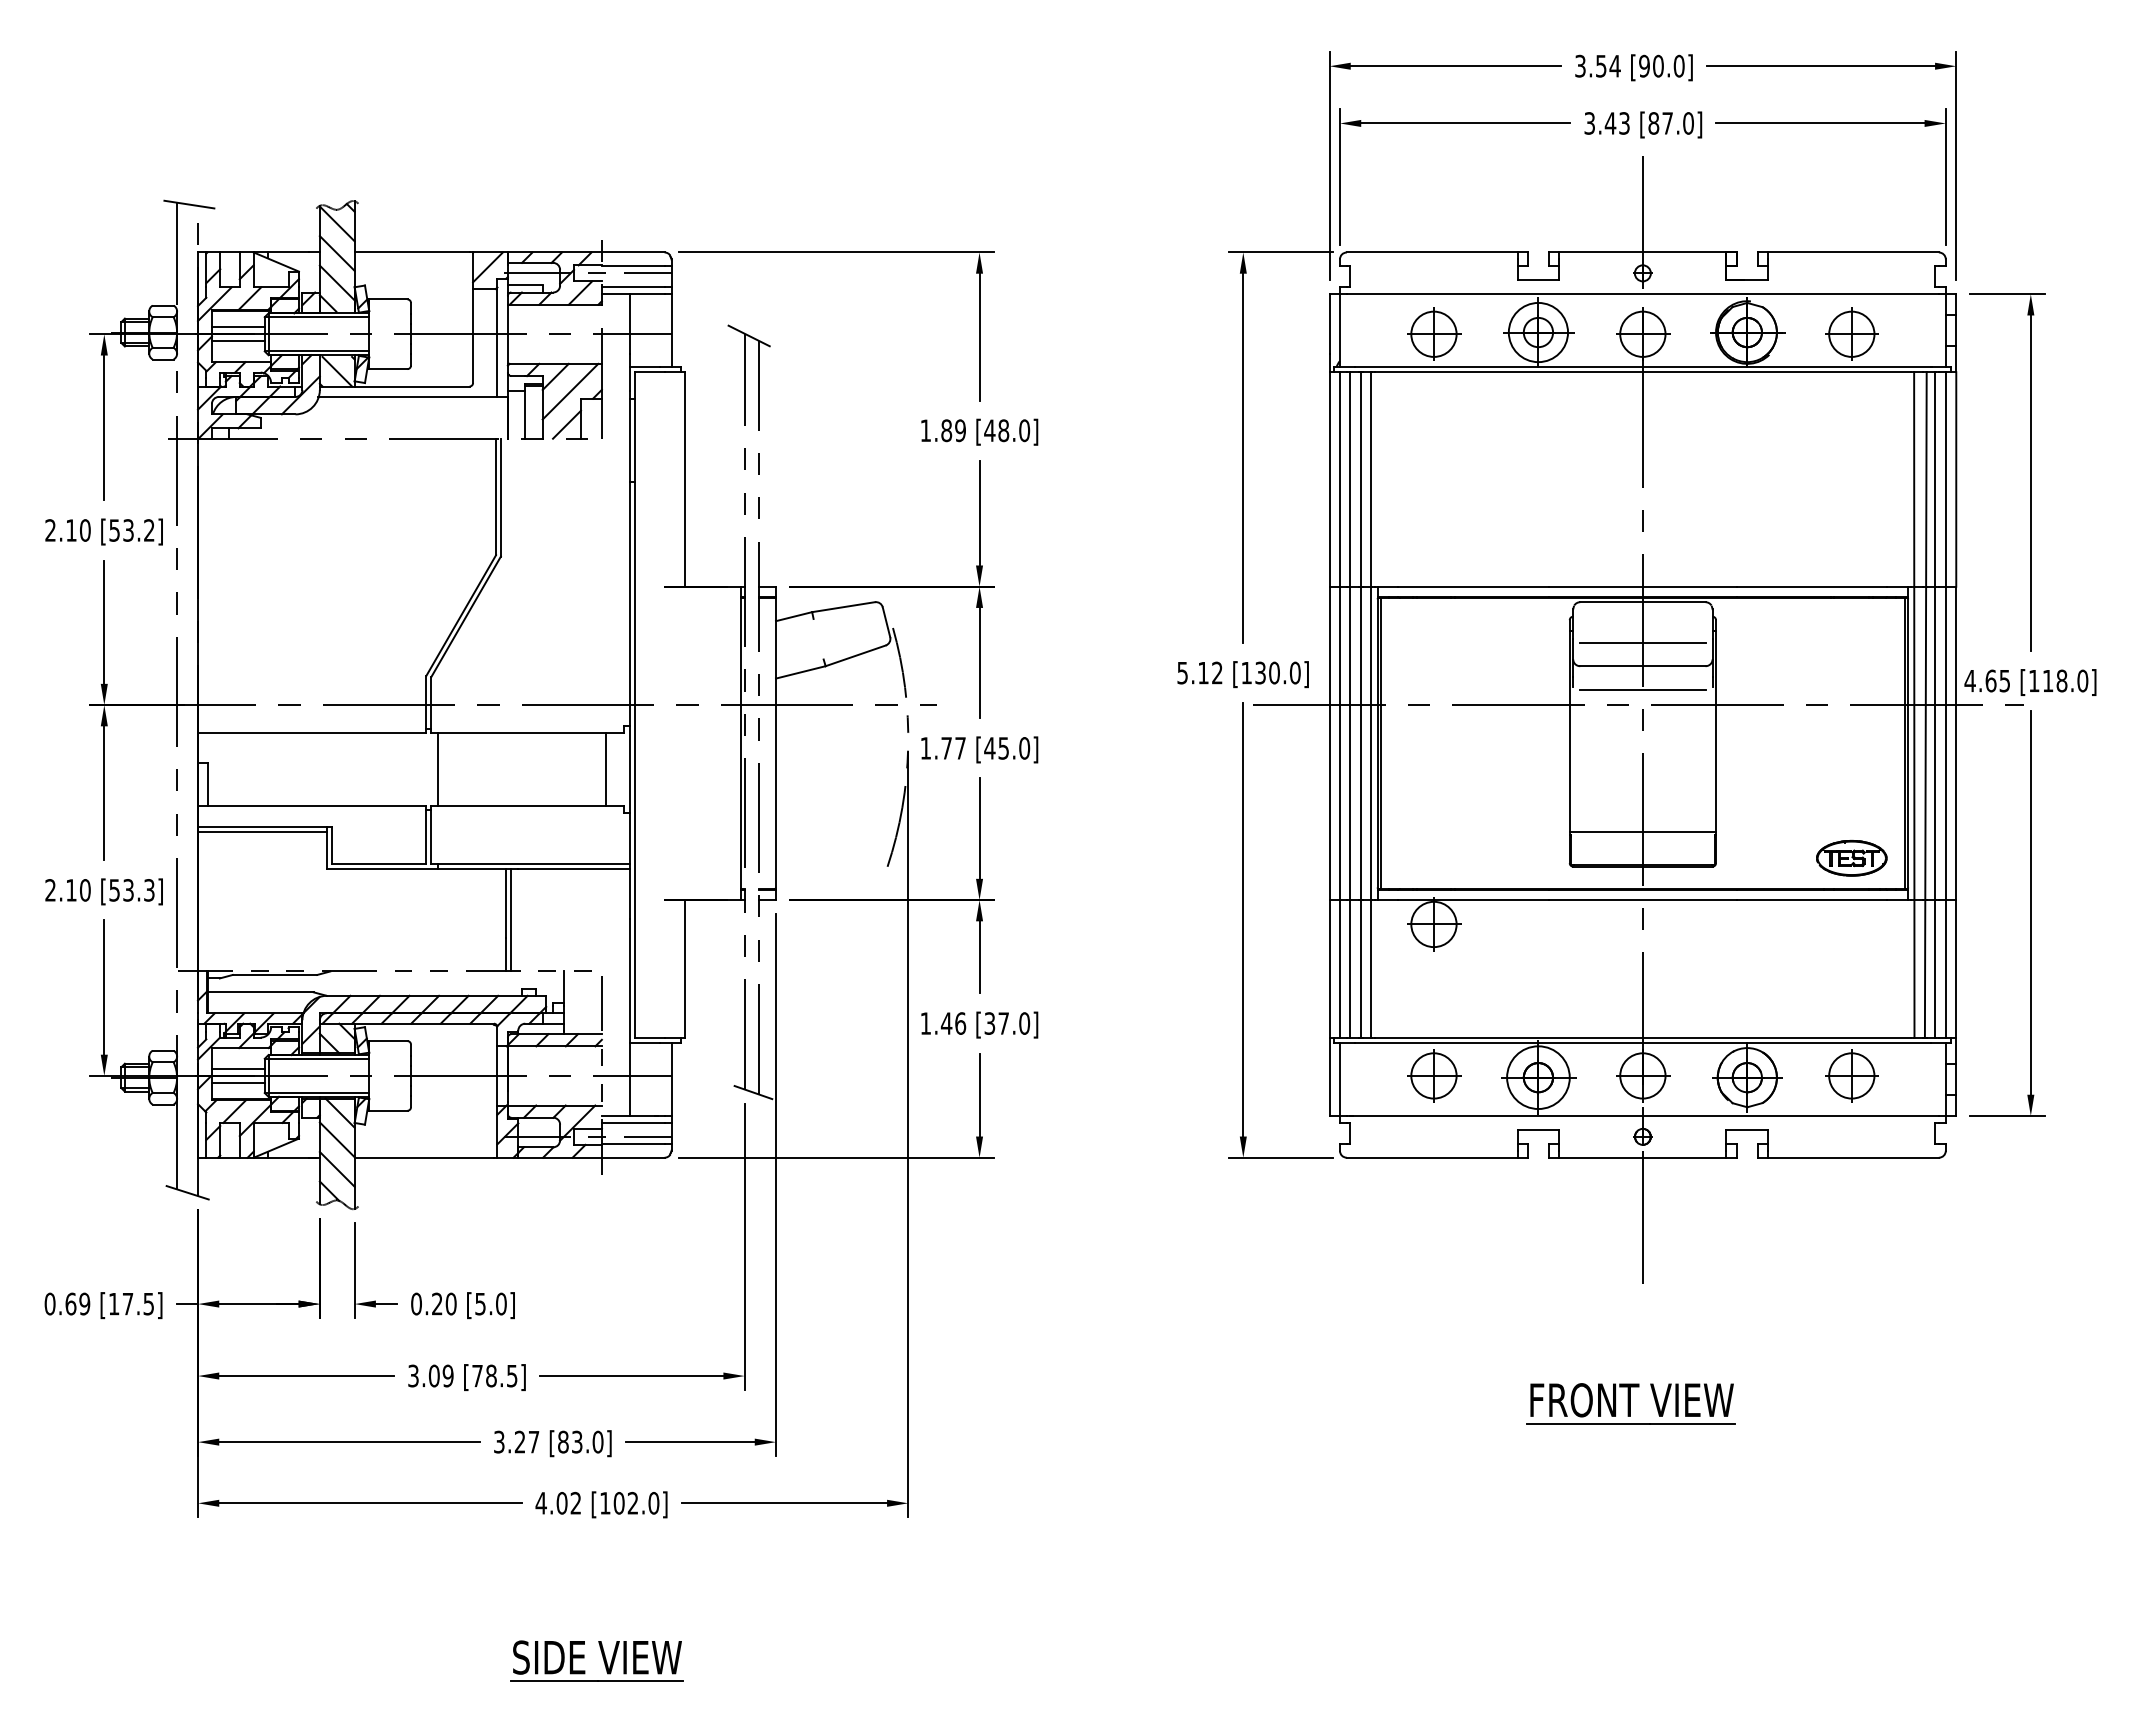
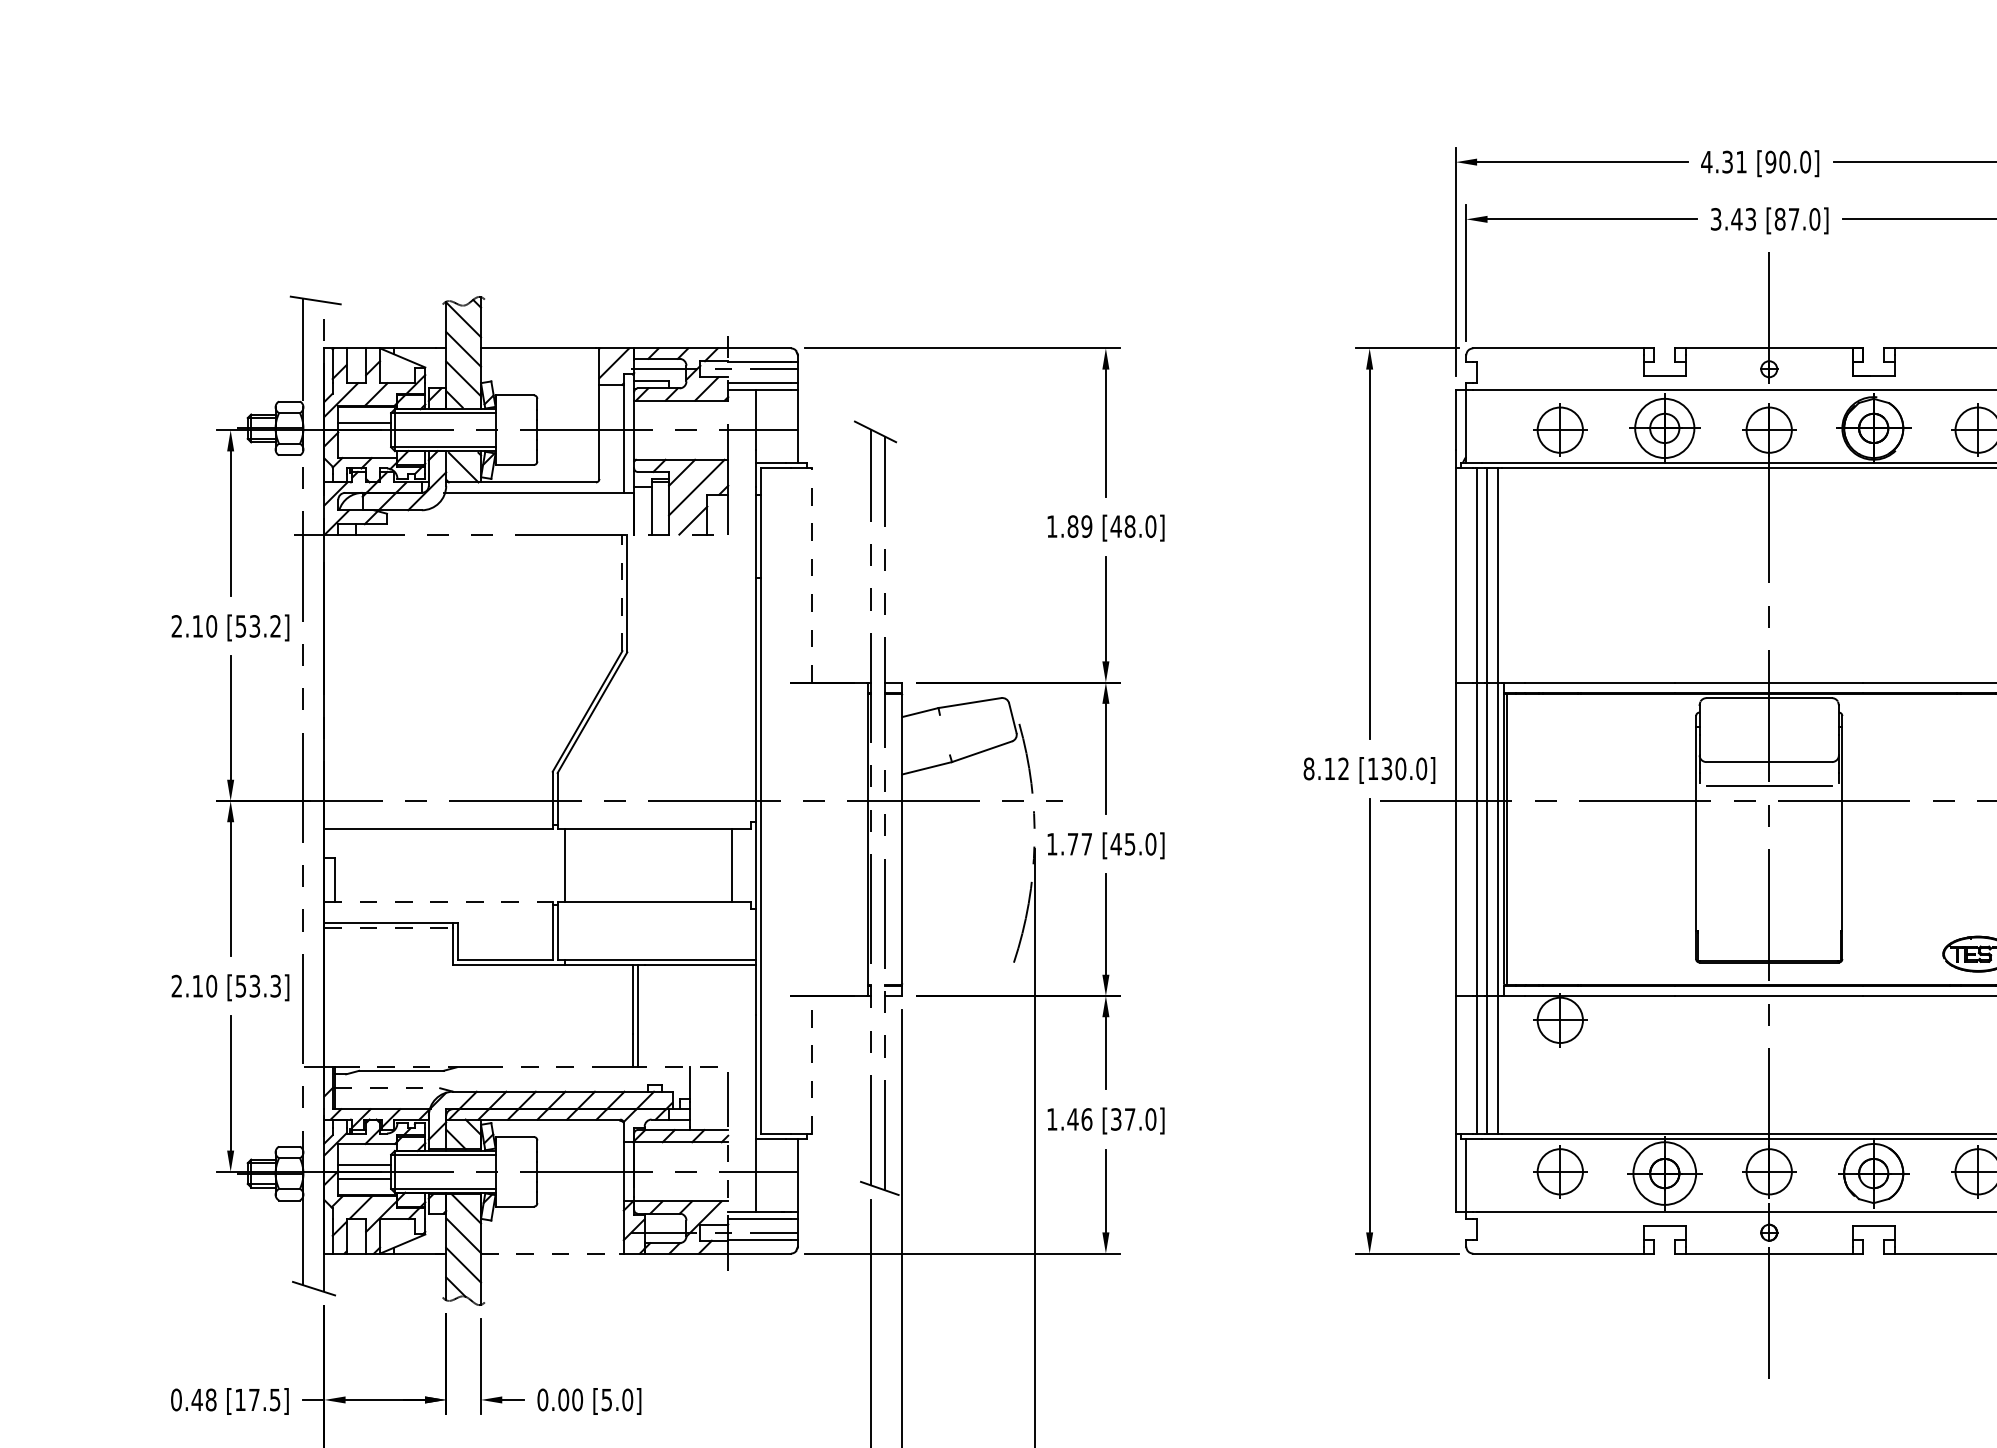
text: (1597, 65) -> (1723, 161), 3.54 -> 4.31
line: (237, 341) -> (363, 437), removed
line: (685, 478) -> (811, 574), solid -> dashed
line: (496, 496) -> (622, 592), solid -> dashed
line: (1642, 643) -> (1768, 739), removed
text: (1182, 672) -> (1308, 768), 5.12 -> 8.12
line: (1339, 704) -> (1465, 800), removed
line: (312, 806) -> (438, 902), solid -> dashed
line: (262, 831) -> (388, 927), solid -> dashed
line: (1642, 832) -> (1768, 928), removed
line: (685, 969) -> (811, 1065), solid -> dashed
line: (261, 992) -> (387, 1088), solid -> dashed
line: (424, 1157) -> (550, 1253), solid -> dashed
text: (77, 1303) -> (203, 1399), 0.69 -> 0.48
text: (437, 1303) -> (563, 1399), 0.20 -> 0.00

